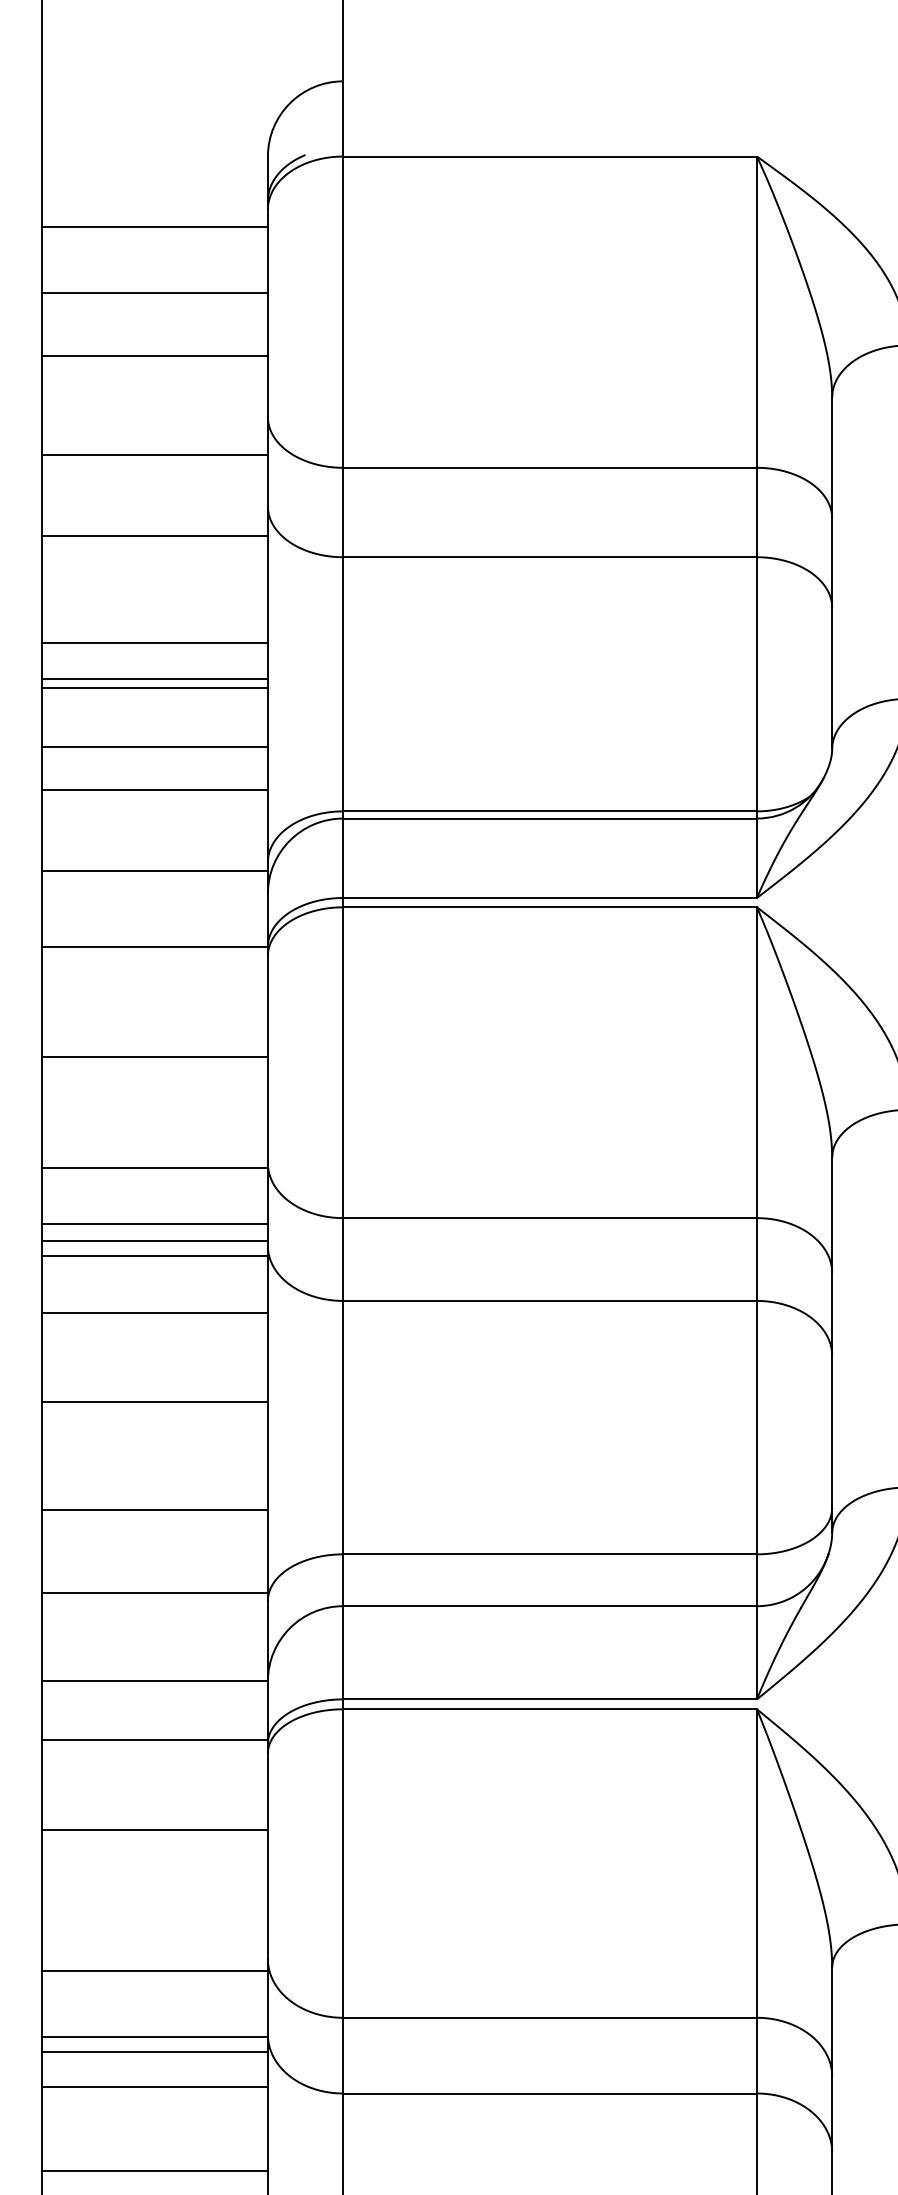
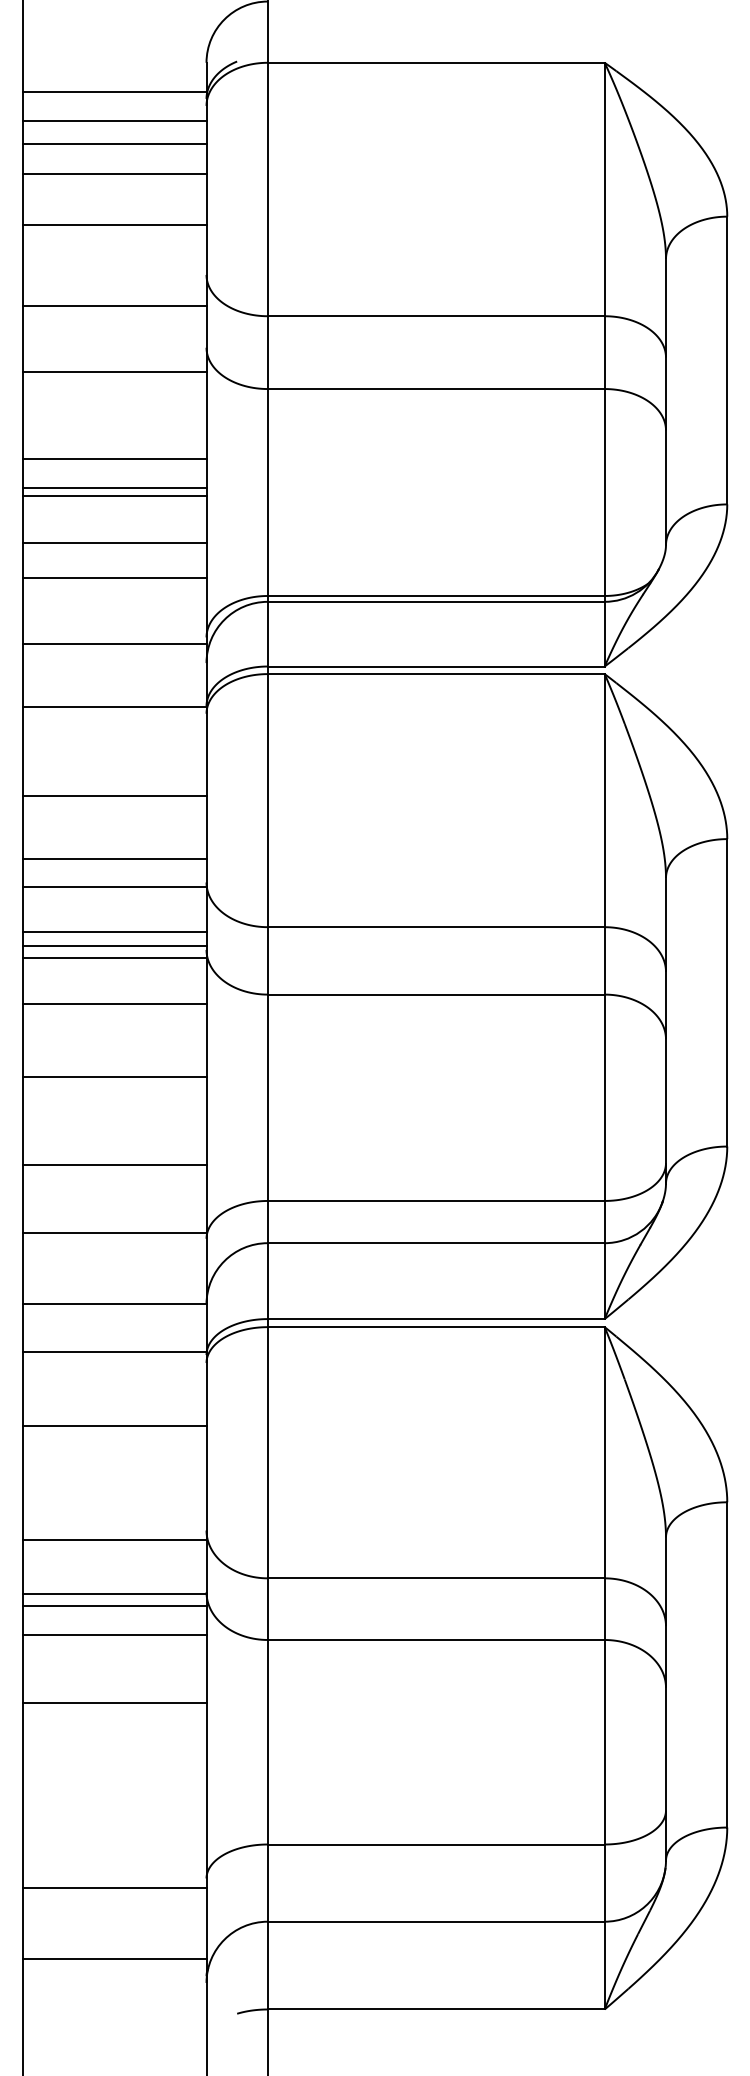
line: (154, 191) -> (114, 91), added
line: (154, 255) -> (114, 143), added
line: (154, 1134) -> (114, 859), added

